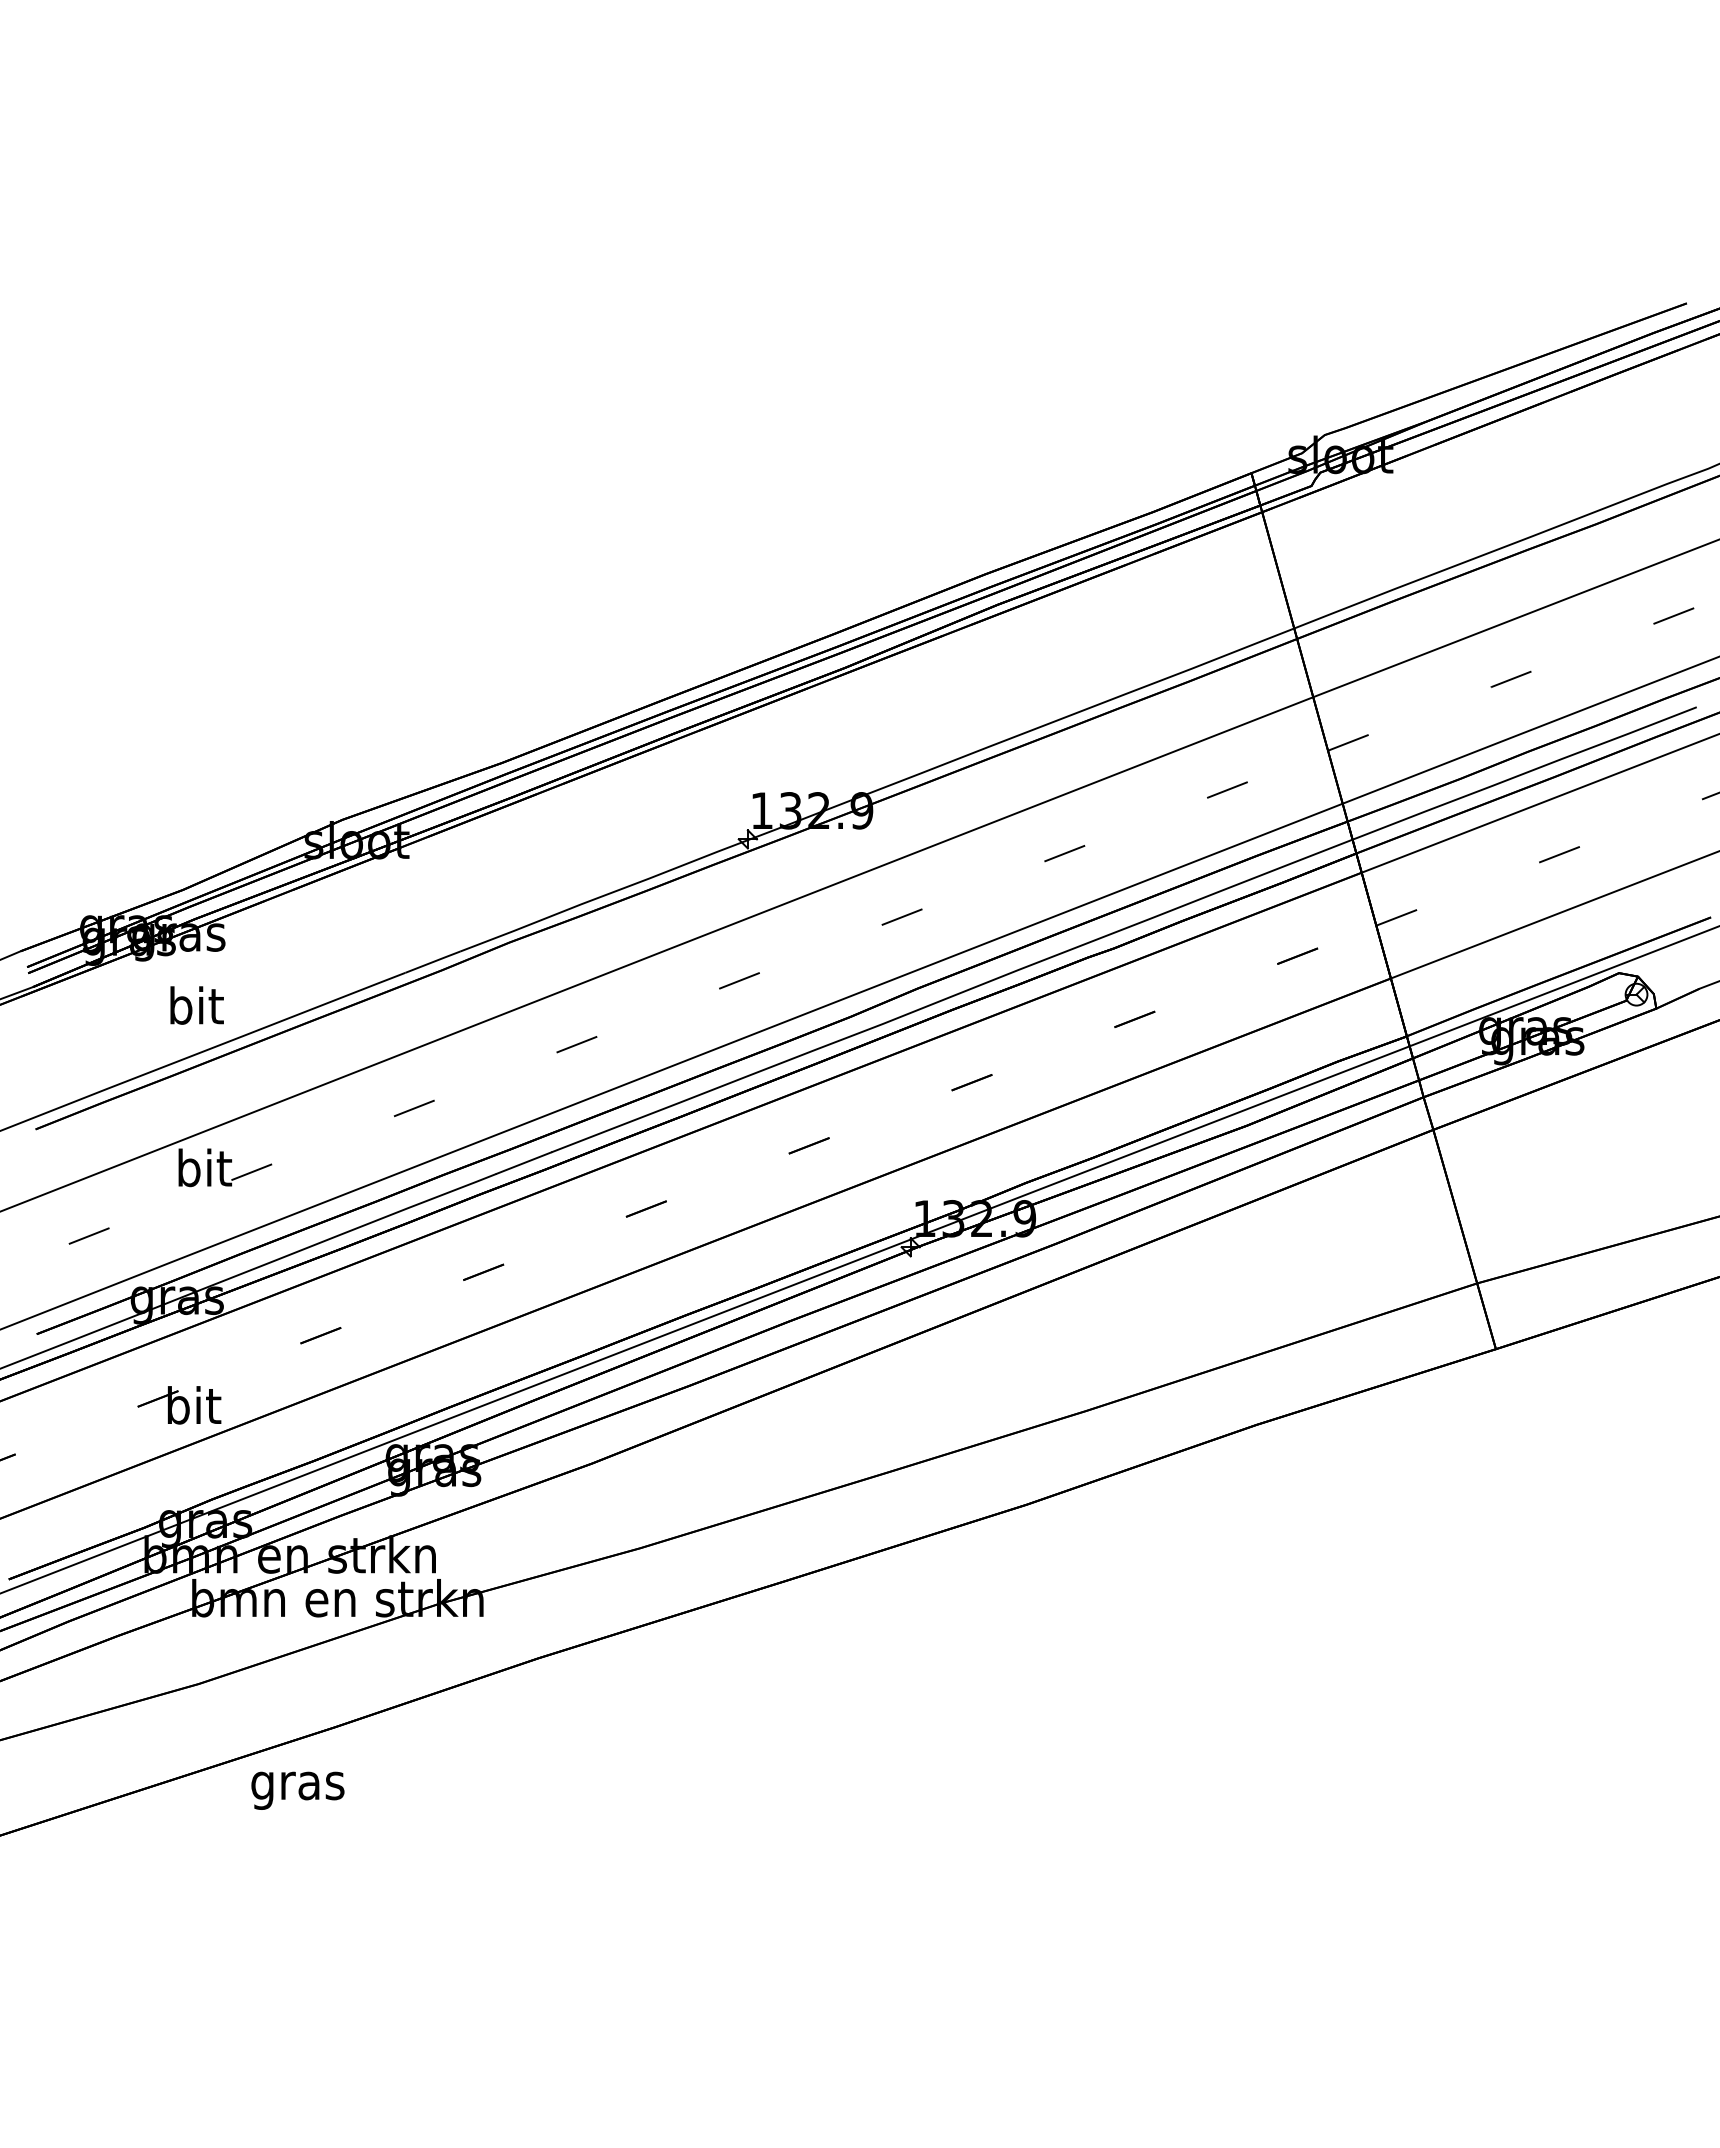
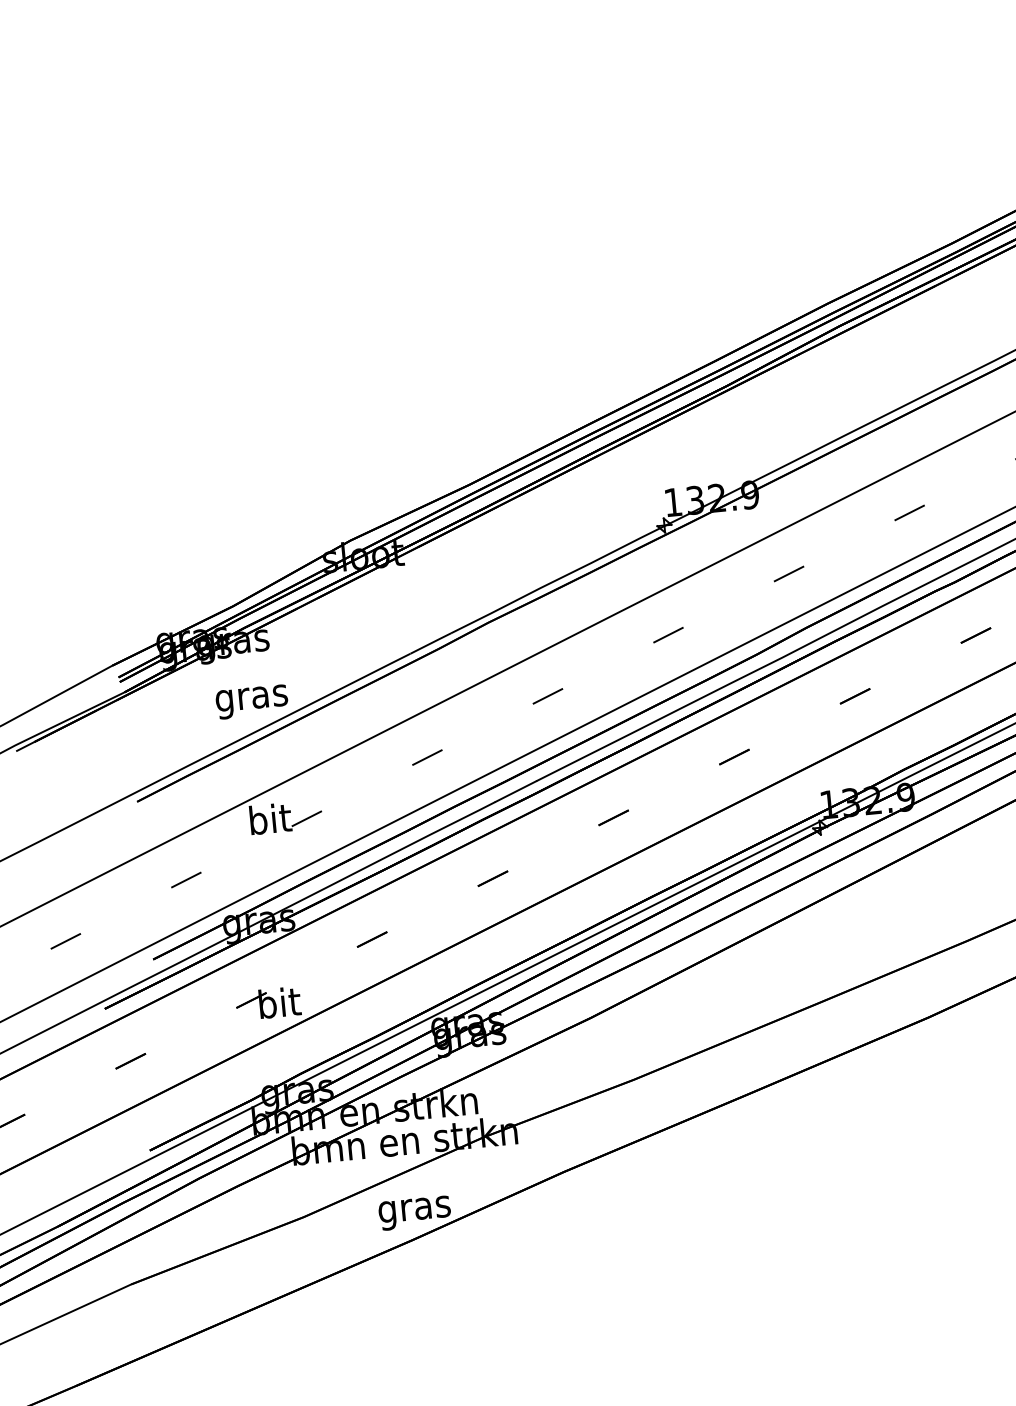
text: (195, 1010) -> (251, 698), bit -> gras
text: (297, 1790) -> (414, 1213), moved

